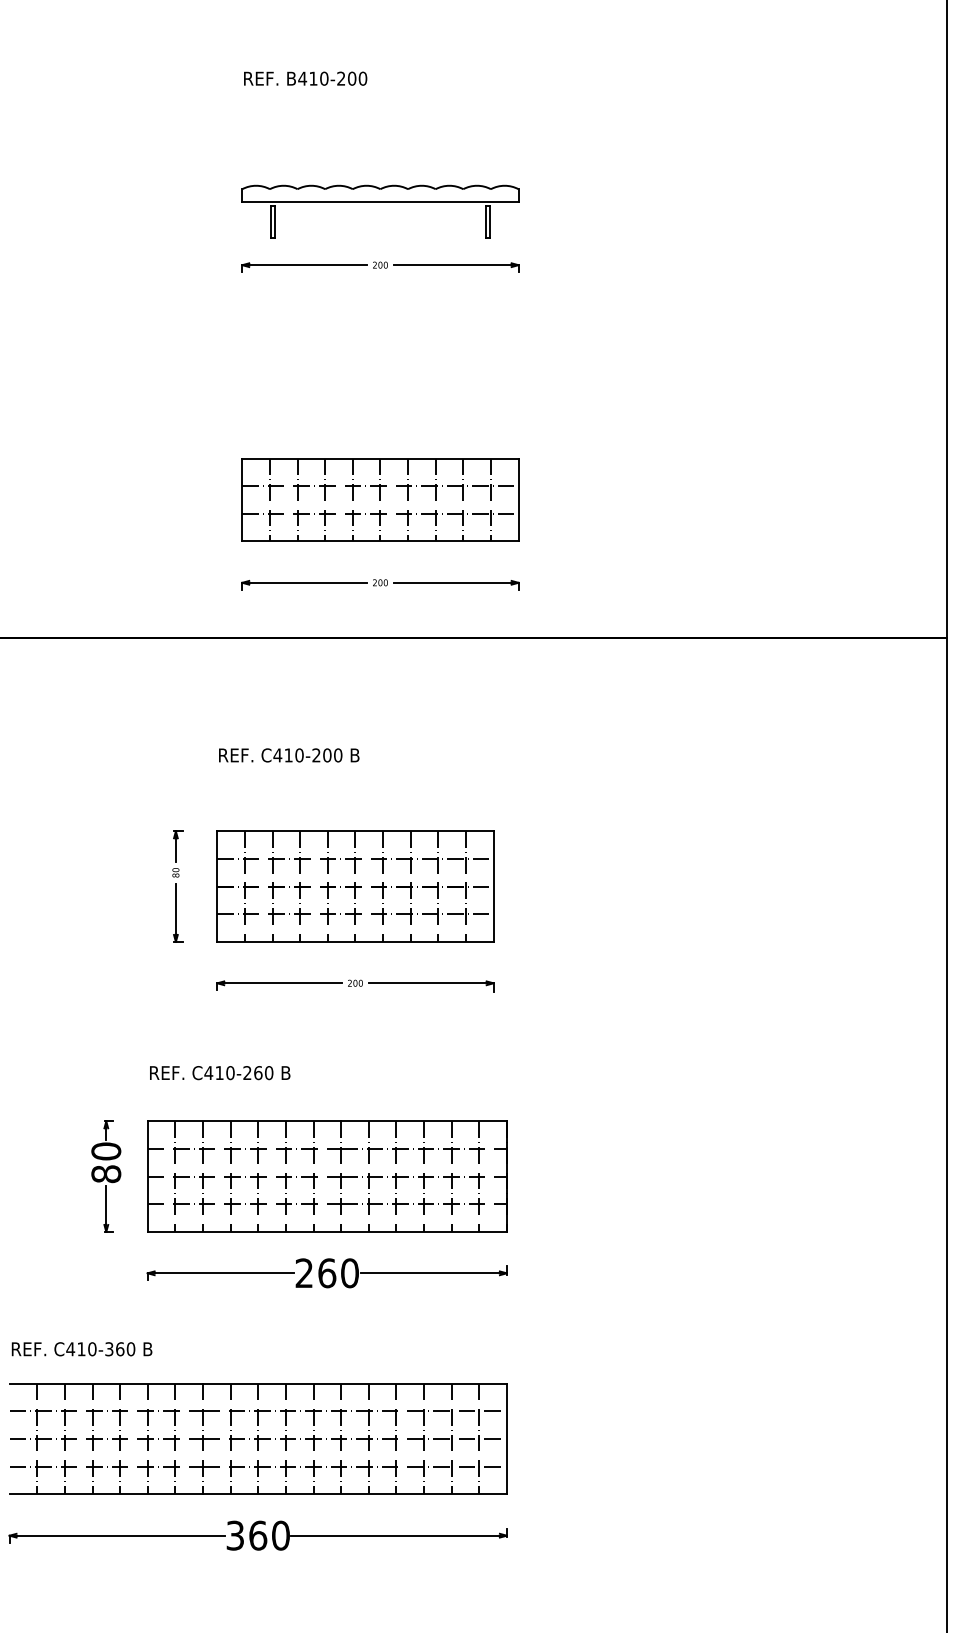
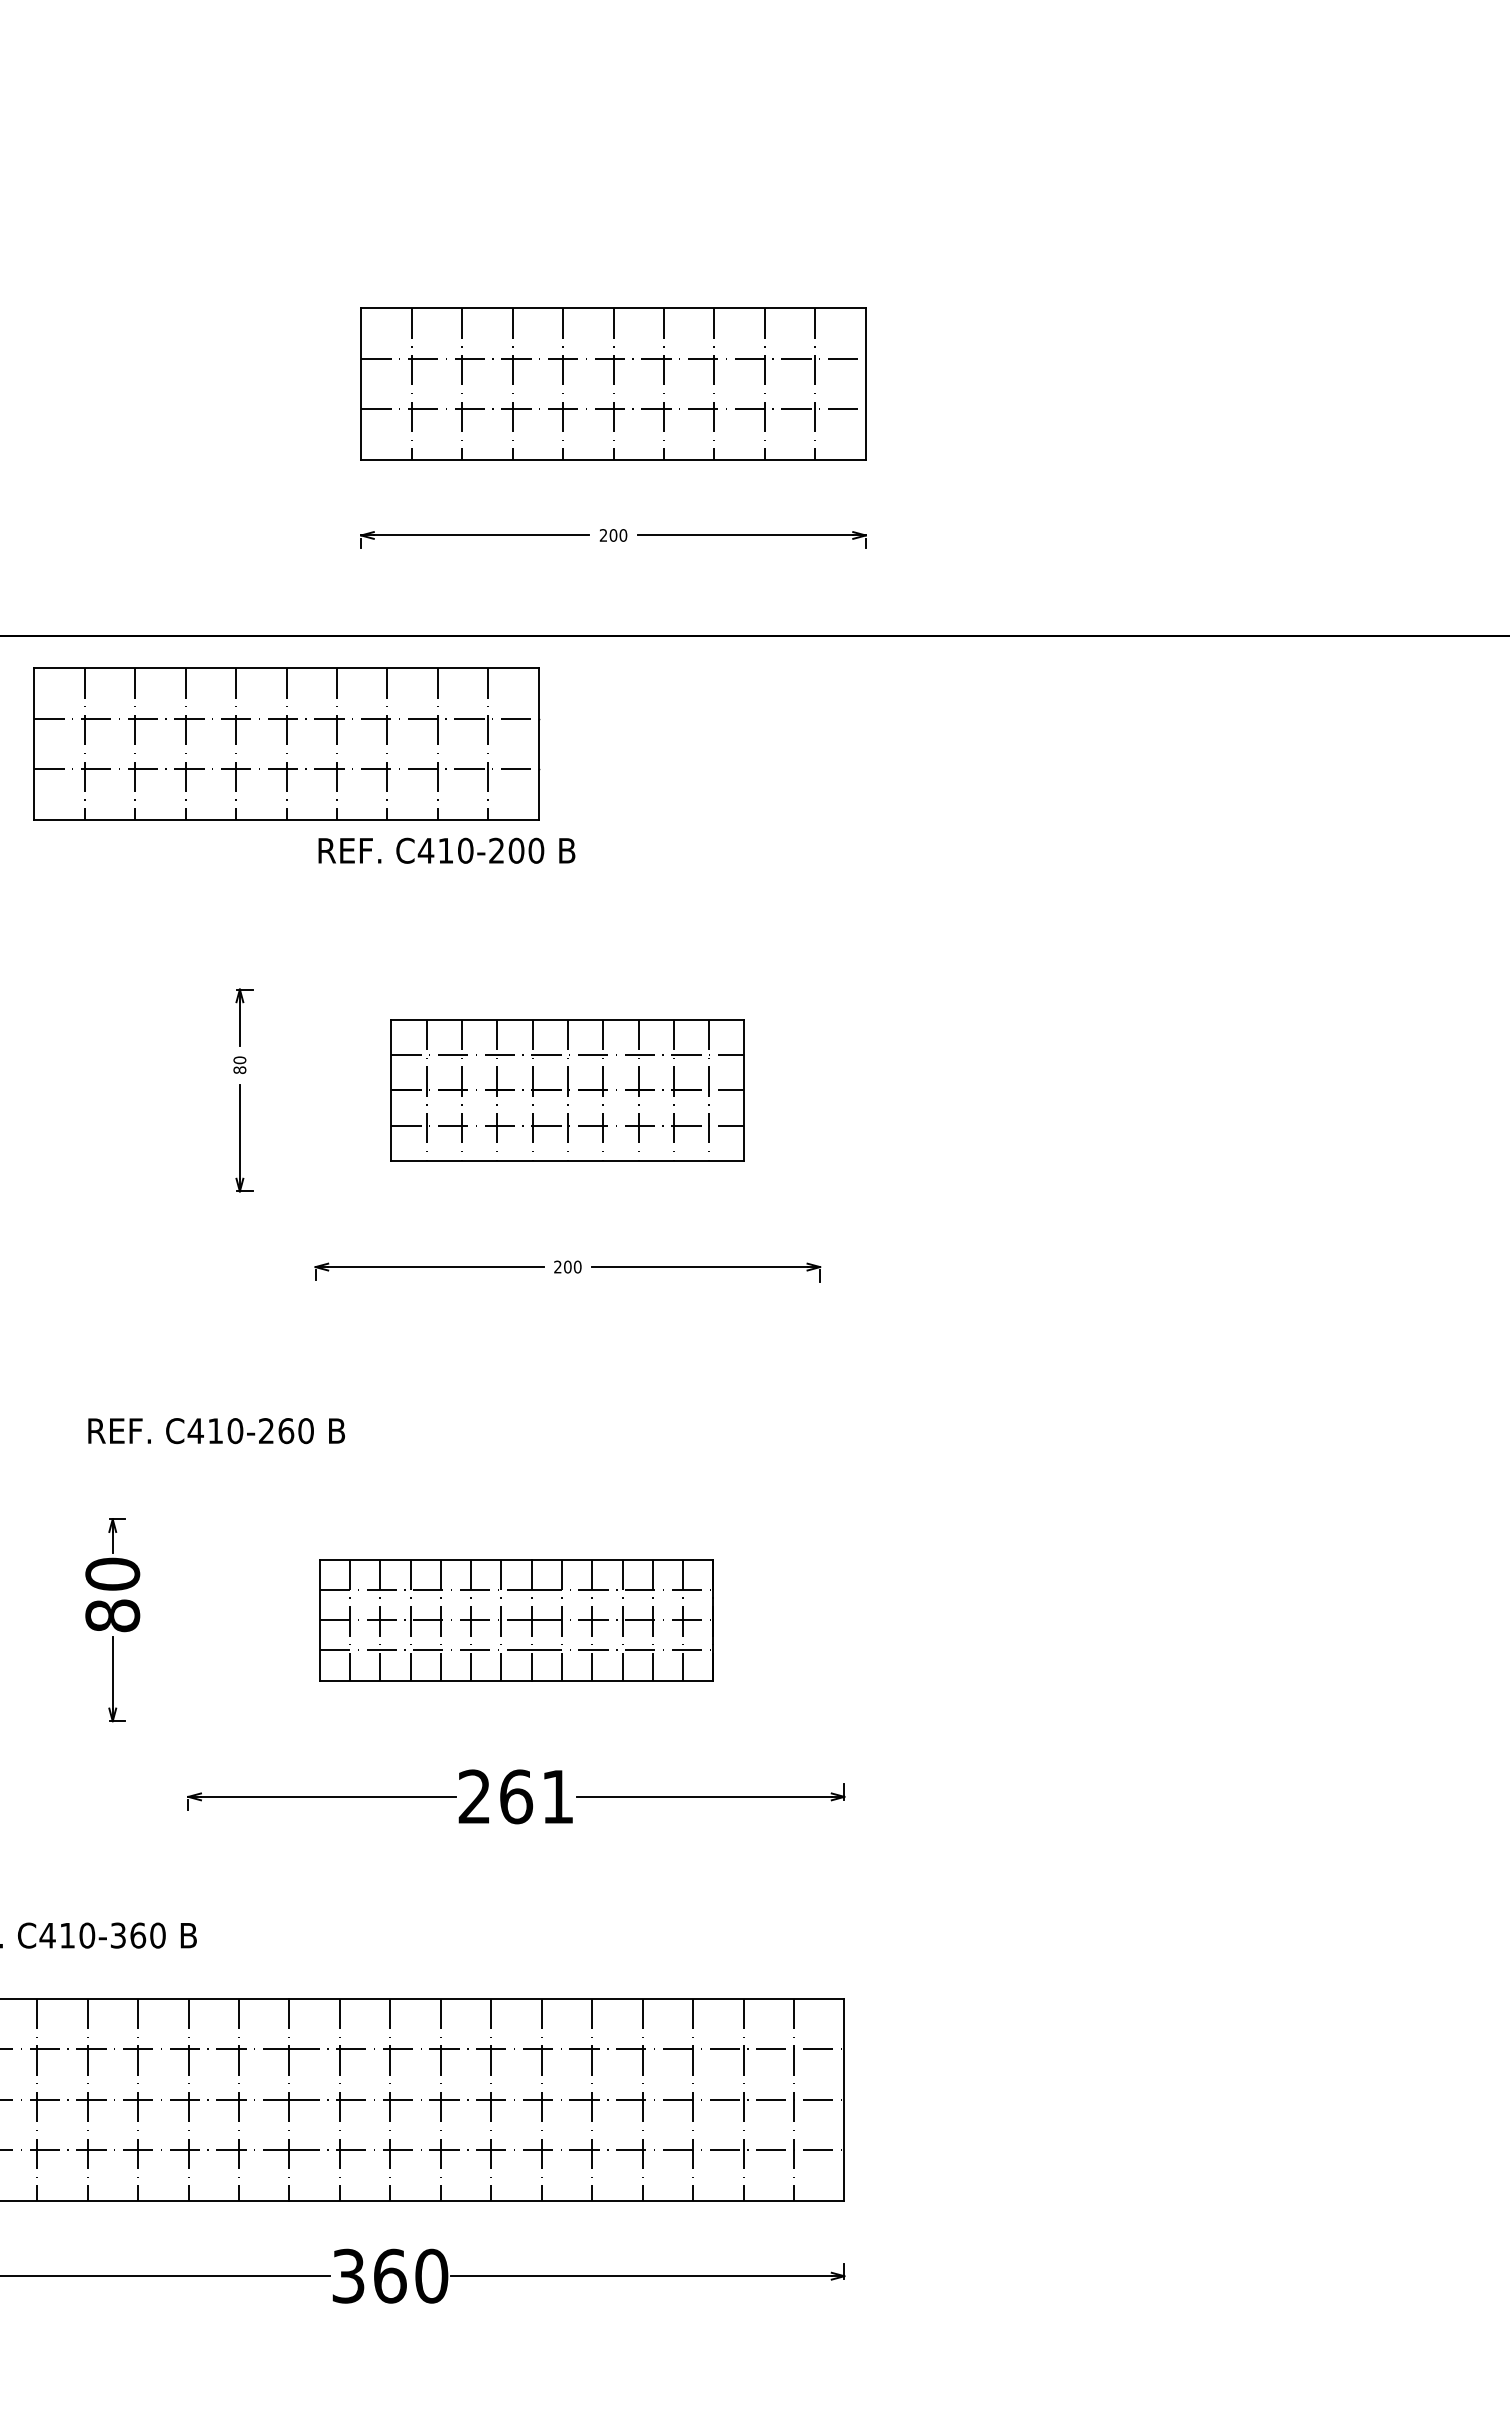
part: (201, 696) -> (286, 743), added
part: (355, 886) -> (567, 1090), size x0.7
text: (220, 1073) -> (217, 1431), moved
part: (327, 1176) -> (516, 1620), size x0.6
text: (349, 1273) -> (557, 1797), 260 -> 261

